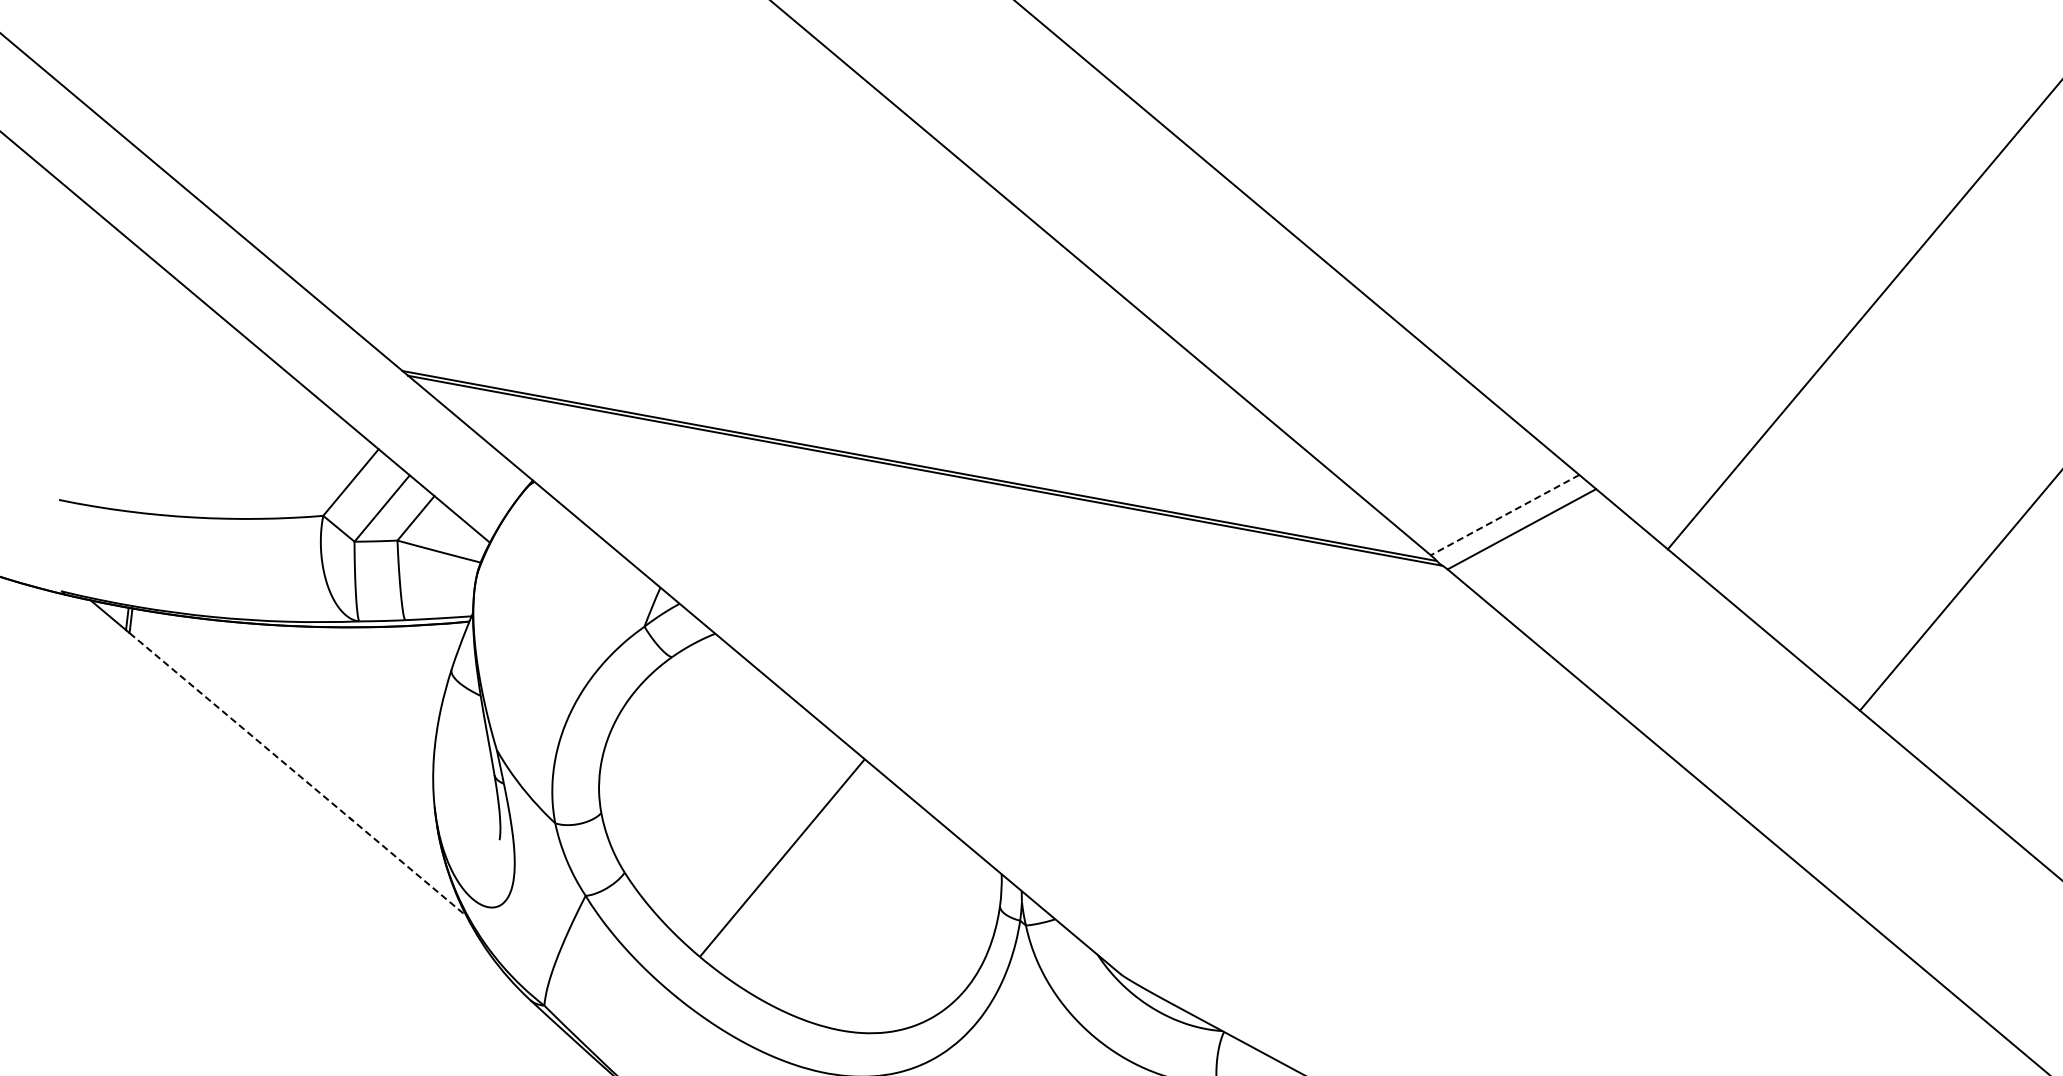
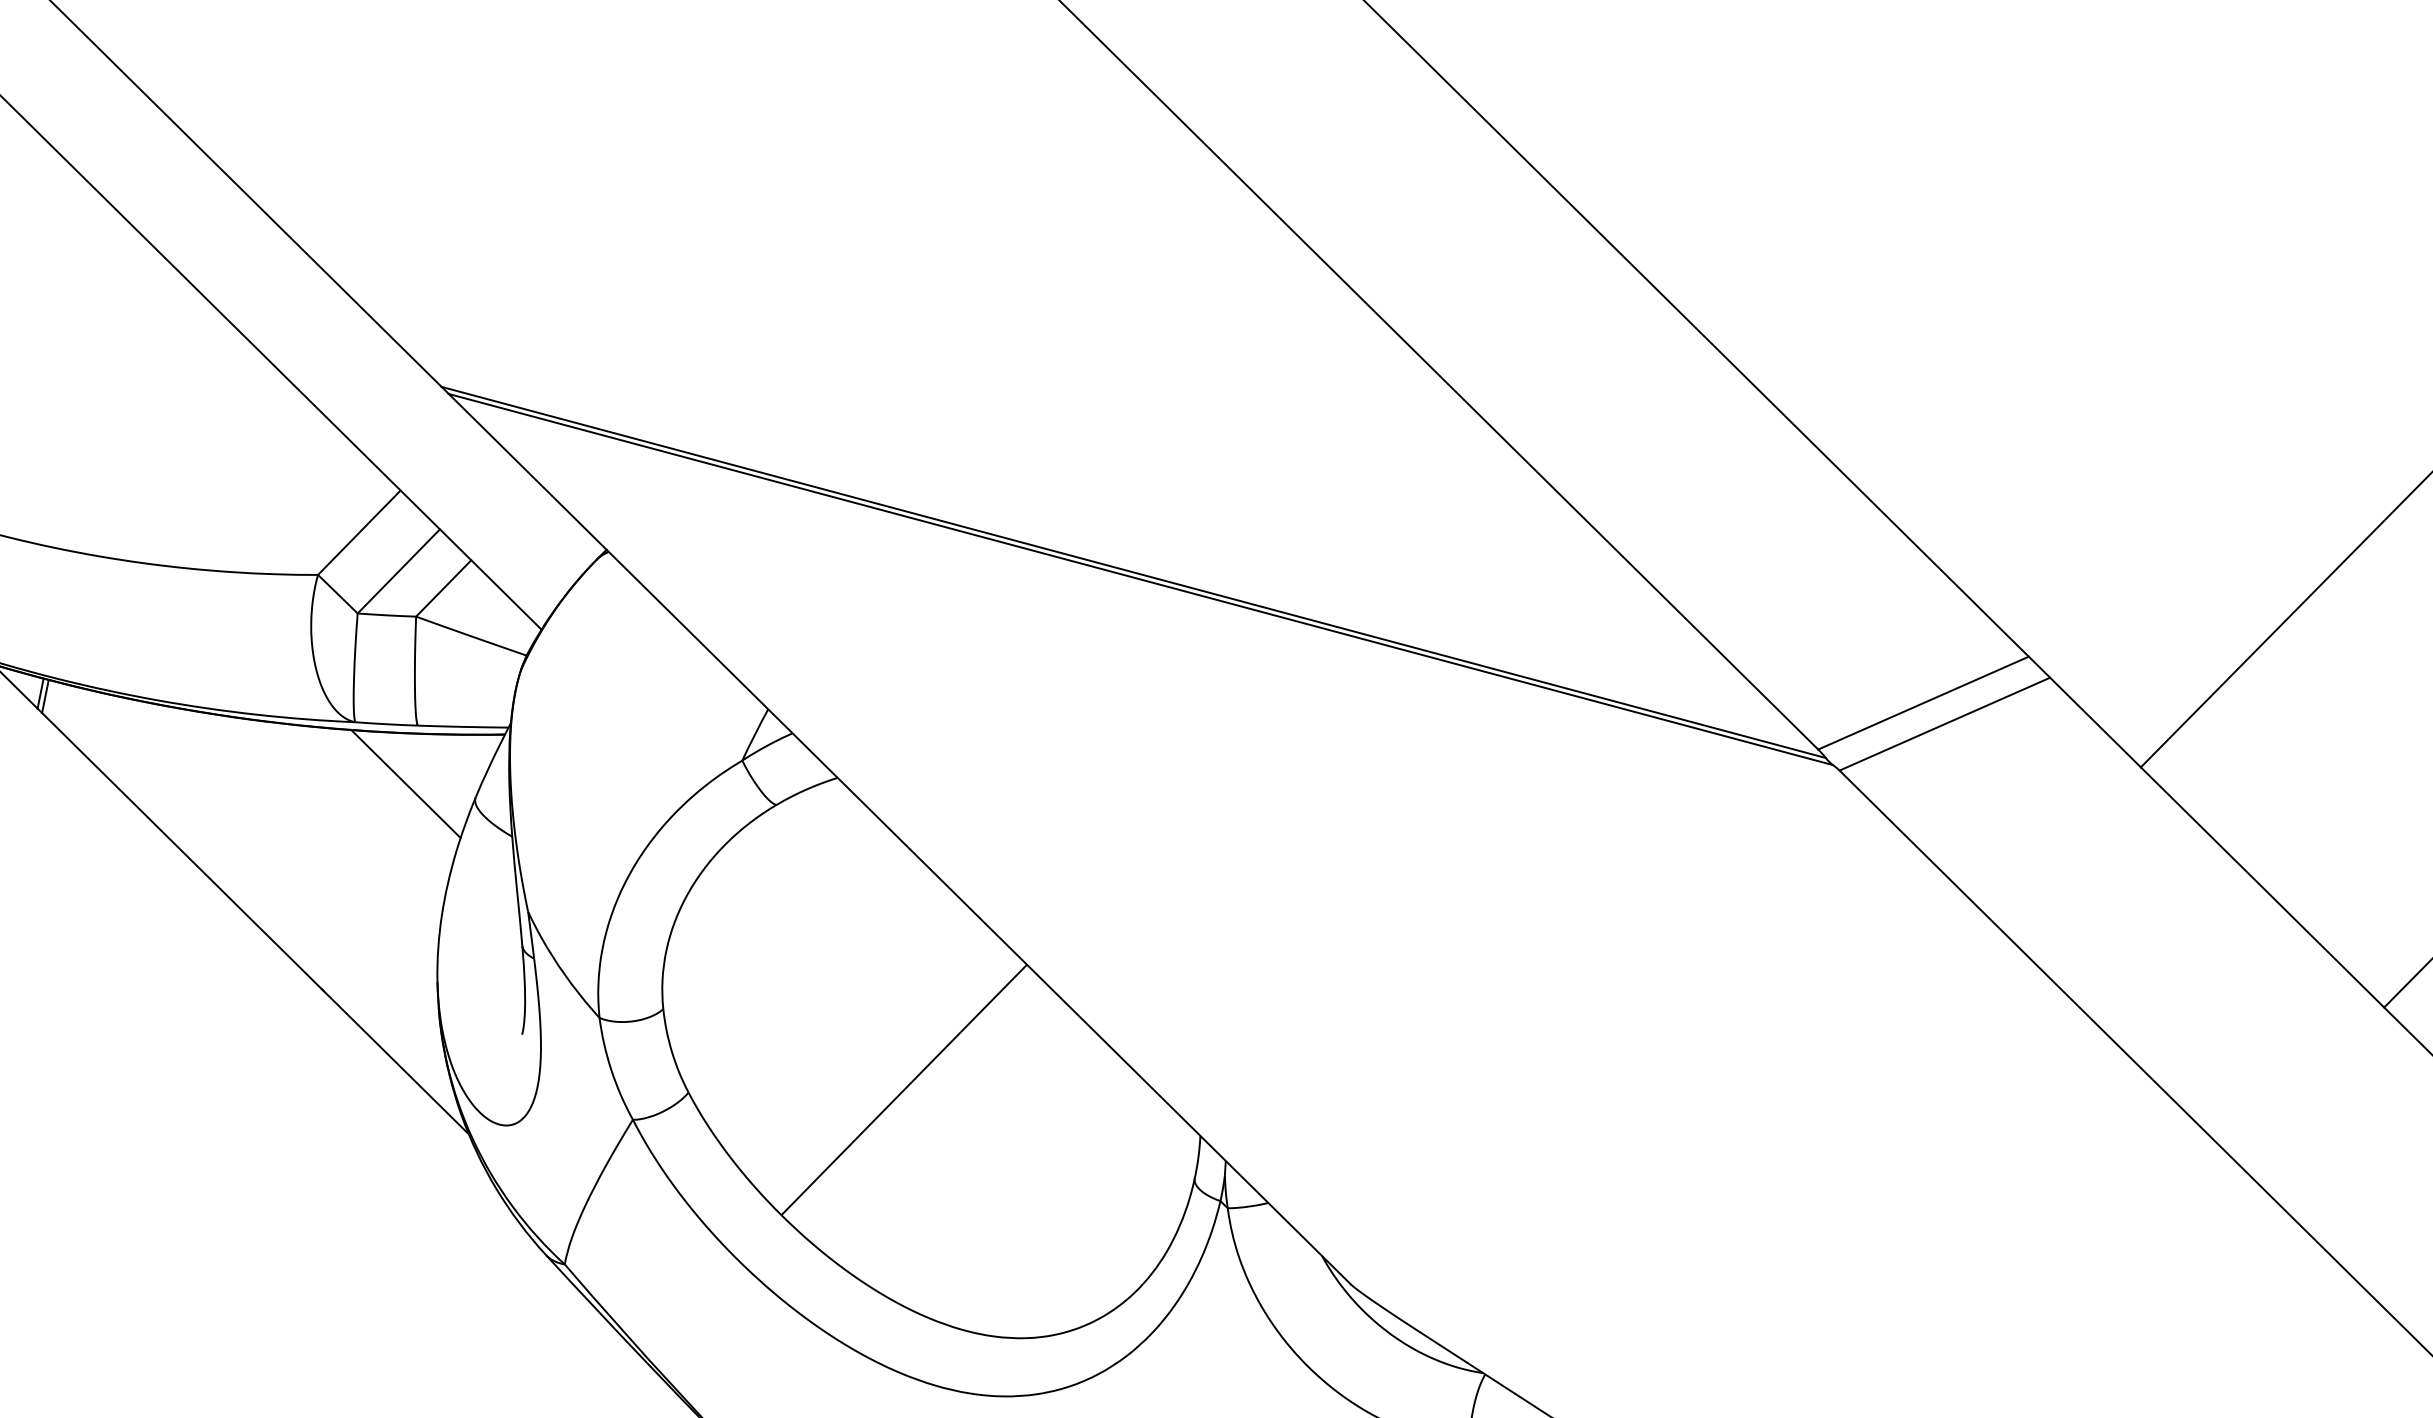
line: (1504, 515) -> (1922, 703), dashed -> solid
line: (399, 663) -> (405, 783), added
line: (298, 774) -> (256, 923), dashed -> solid

